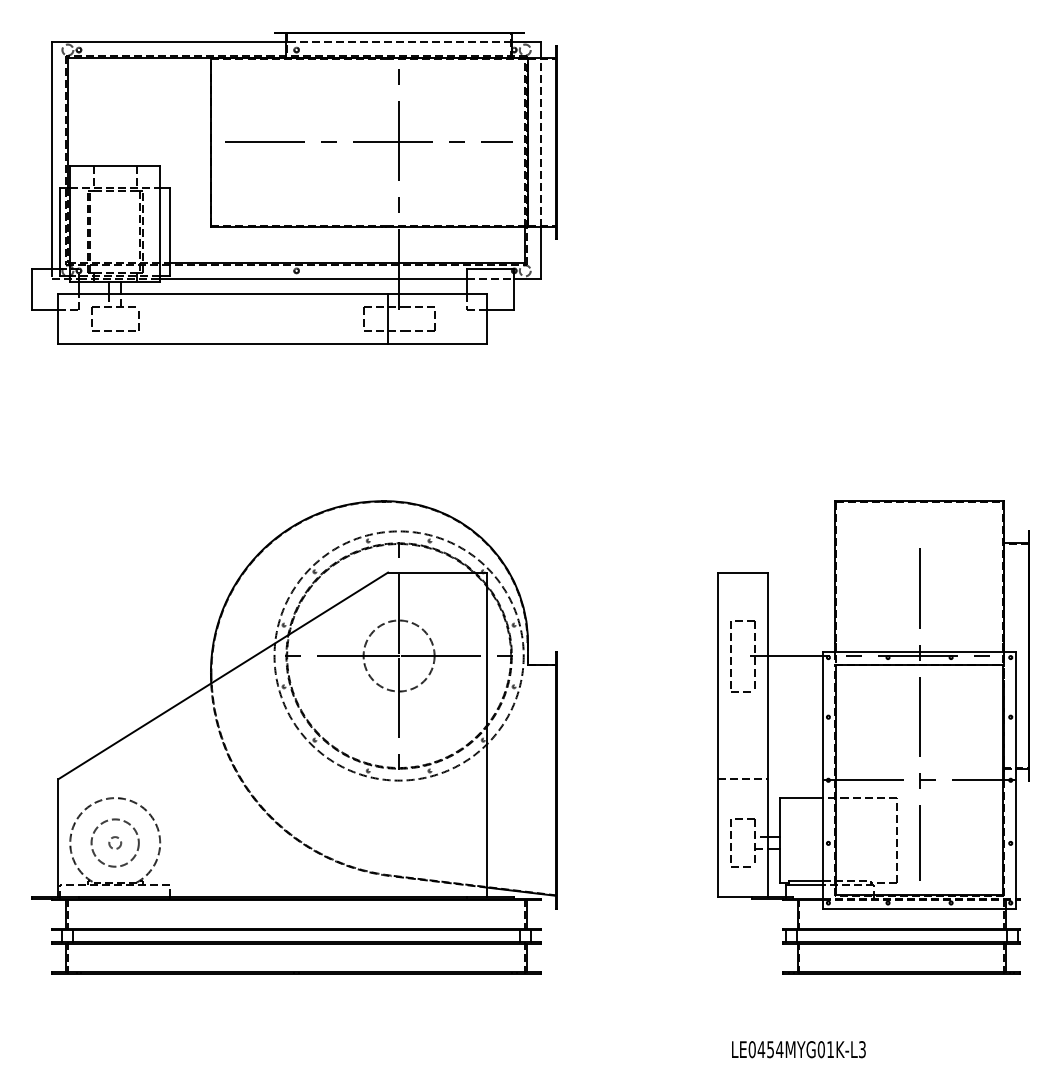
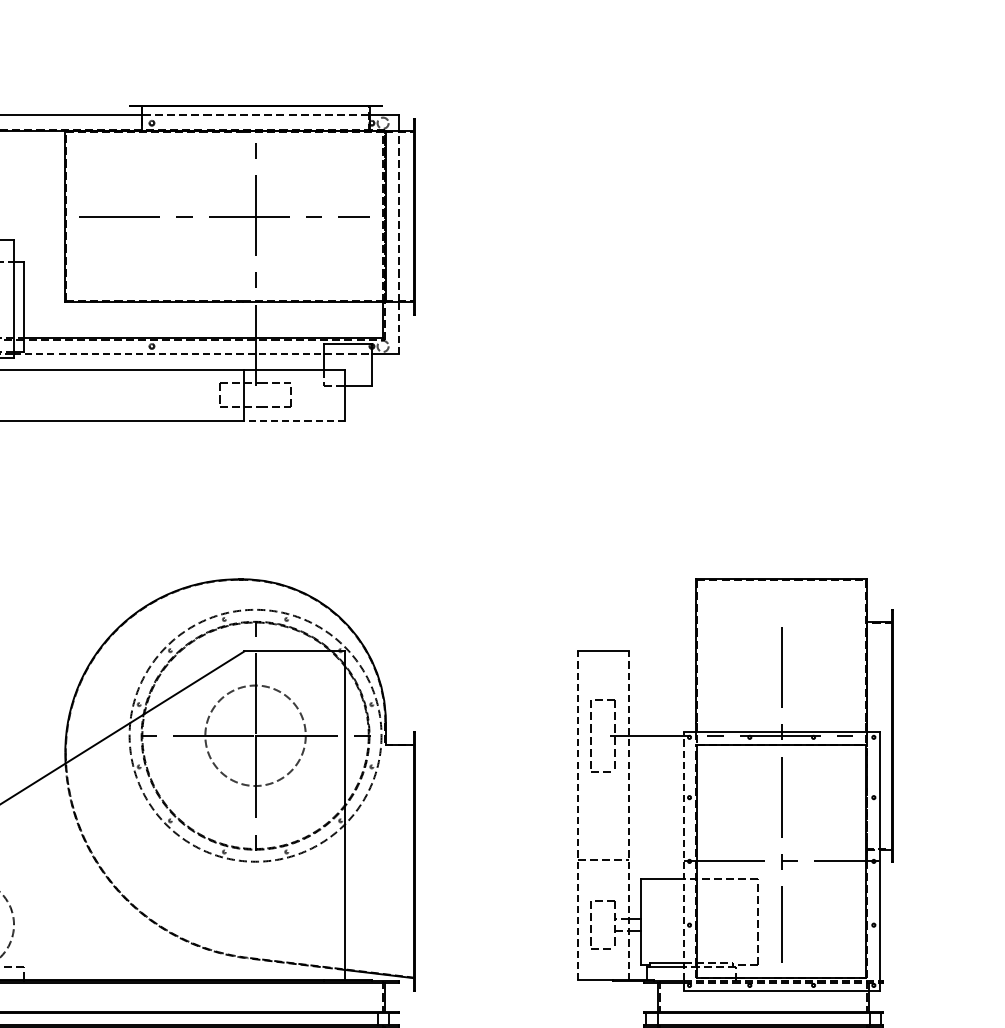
line: (541, 252) -> (399, 327), solid -> dashed
line: (314, 278) -> (170, 354), solid -> dashed
line: (437, 344) -> (294, 420), solid -> dashed
circle: (398, 655) -> (254, 735), size x1.4
line: (717, 734) -> (577, 815), solid -> dashed
line: (768, 734) -> (628, 815), solid -> dashed
line: (822, 779) -> (683, 860), solid -> dashed

